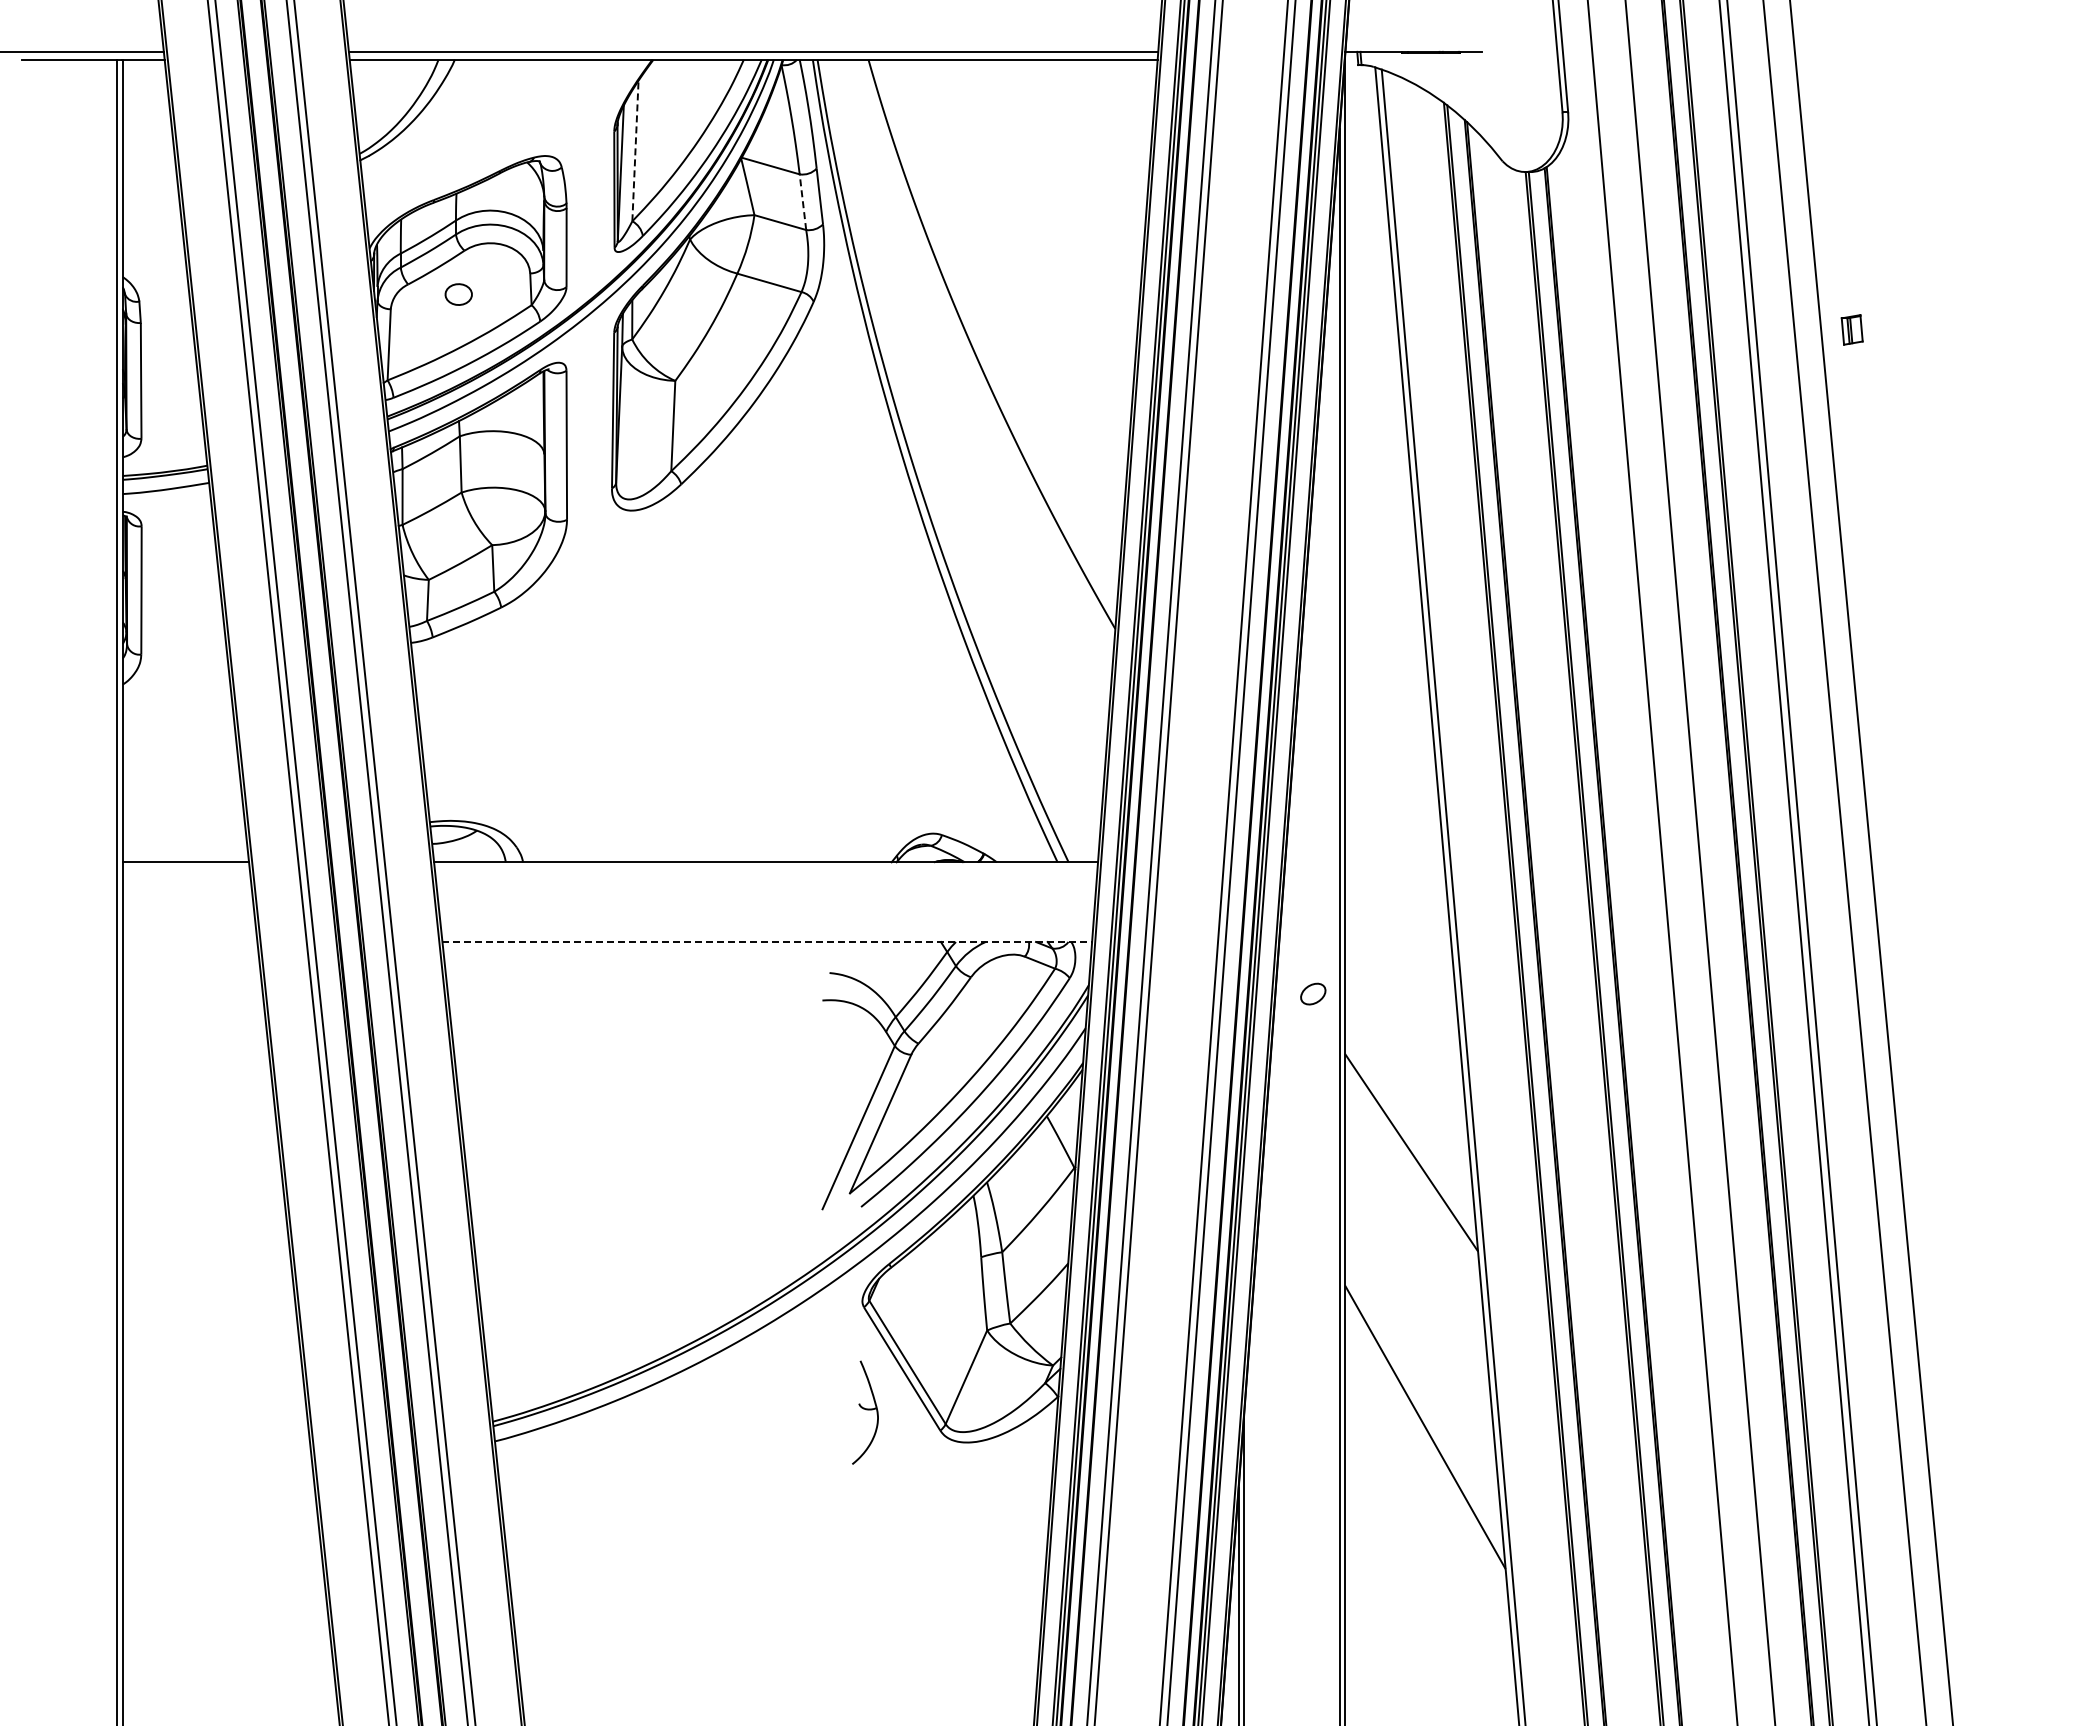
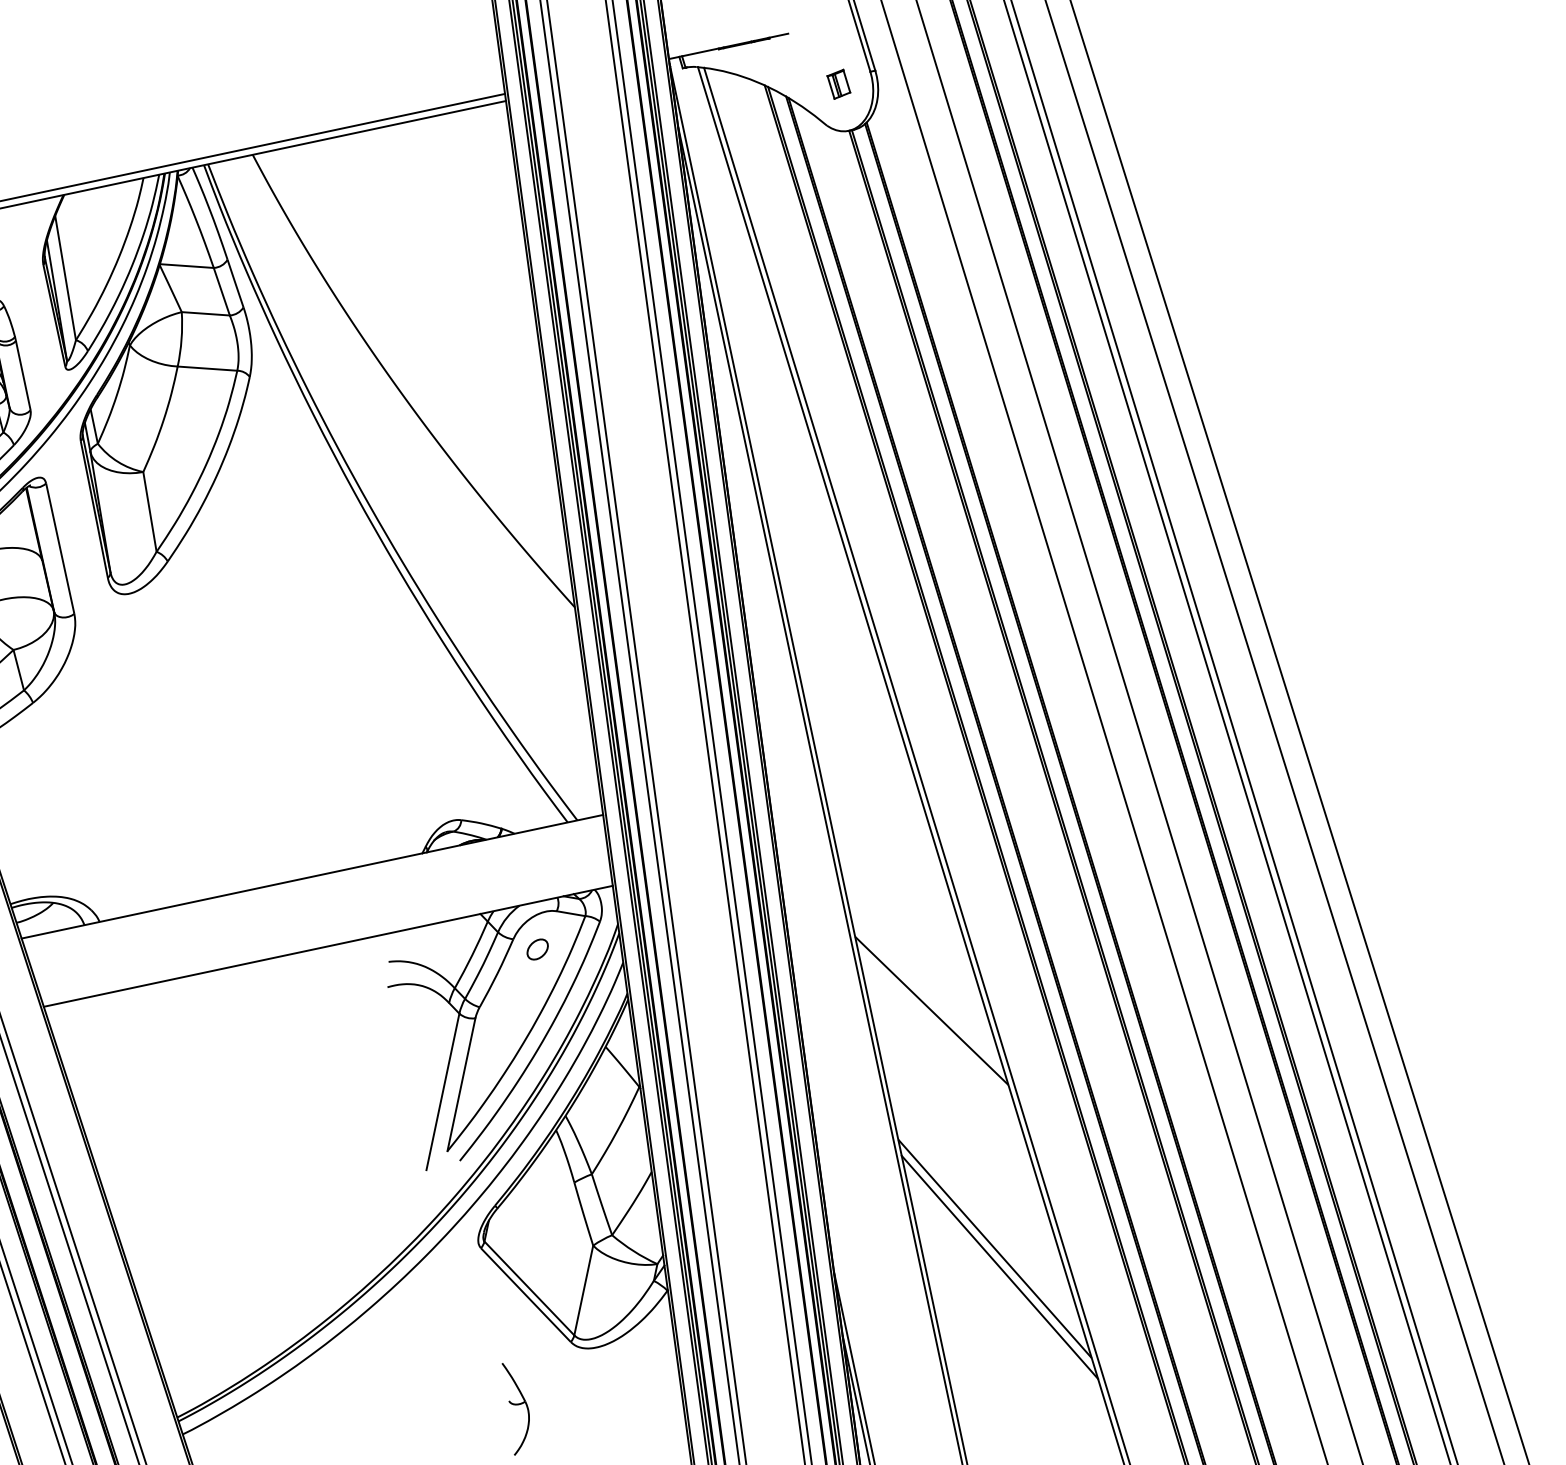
line: (635, 150) -> (65, 277), dashed -> solid
line: (802, 201) -> (221, 291), dashed -> solid
part: (1851, 329) -> (838, 84), moved
line: (767, 942) -> (328, 946), dashed -> solid
part: (1313, 993) -> (537, 948), moved
part: (865, 1412) -> (516, 1407), moved
line: (1426, 1448) -> (999, 1267), added

